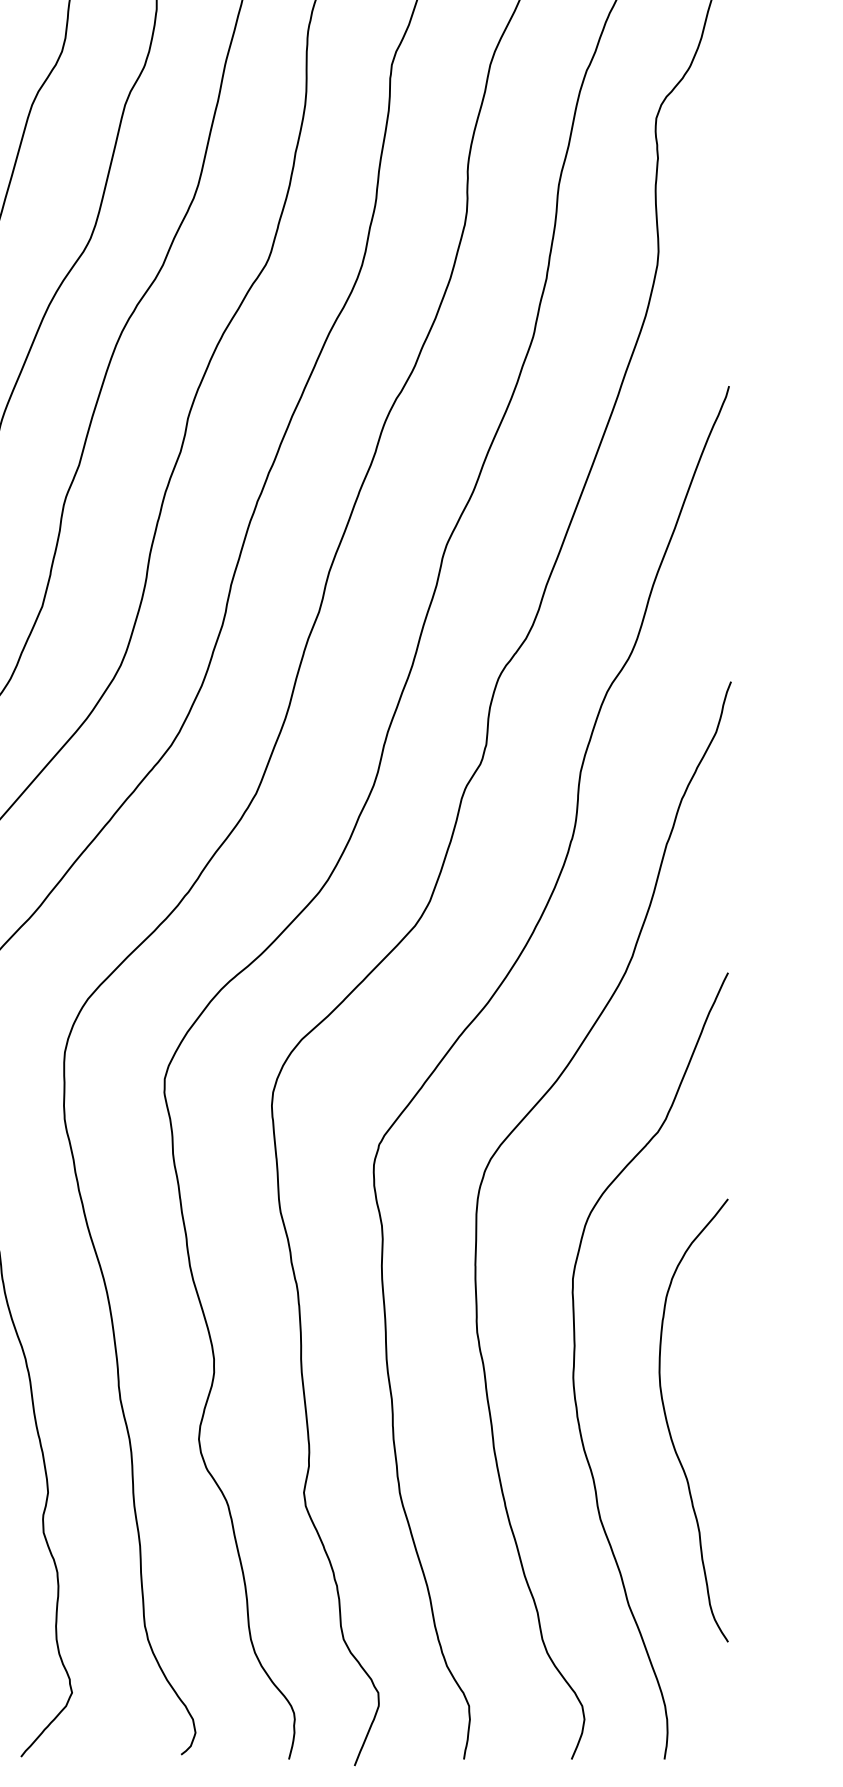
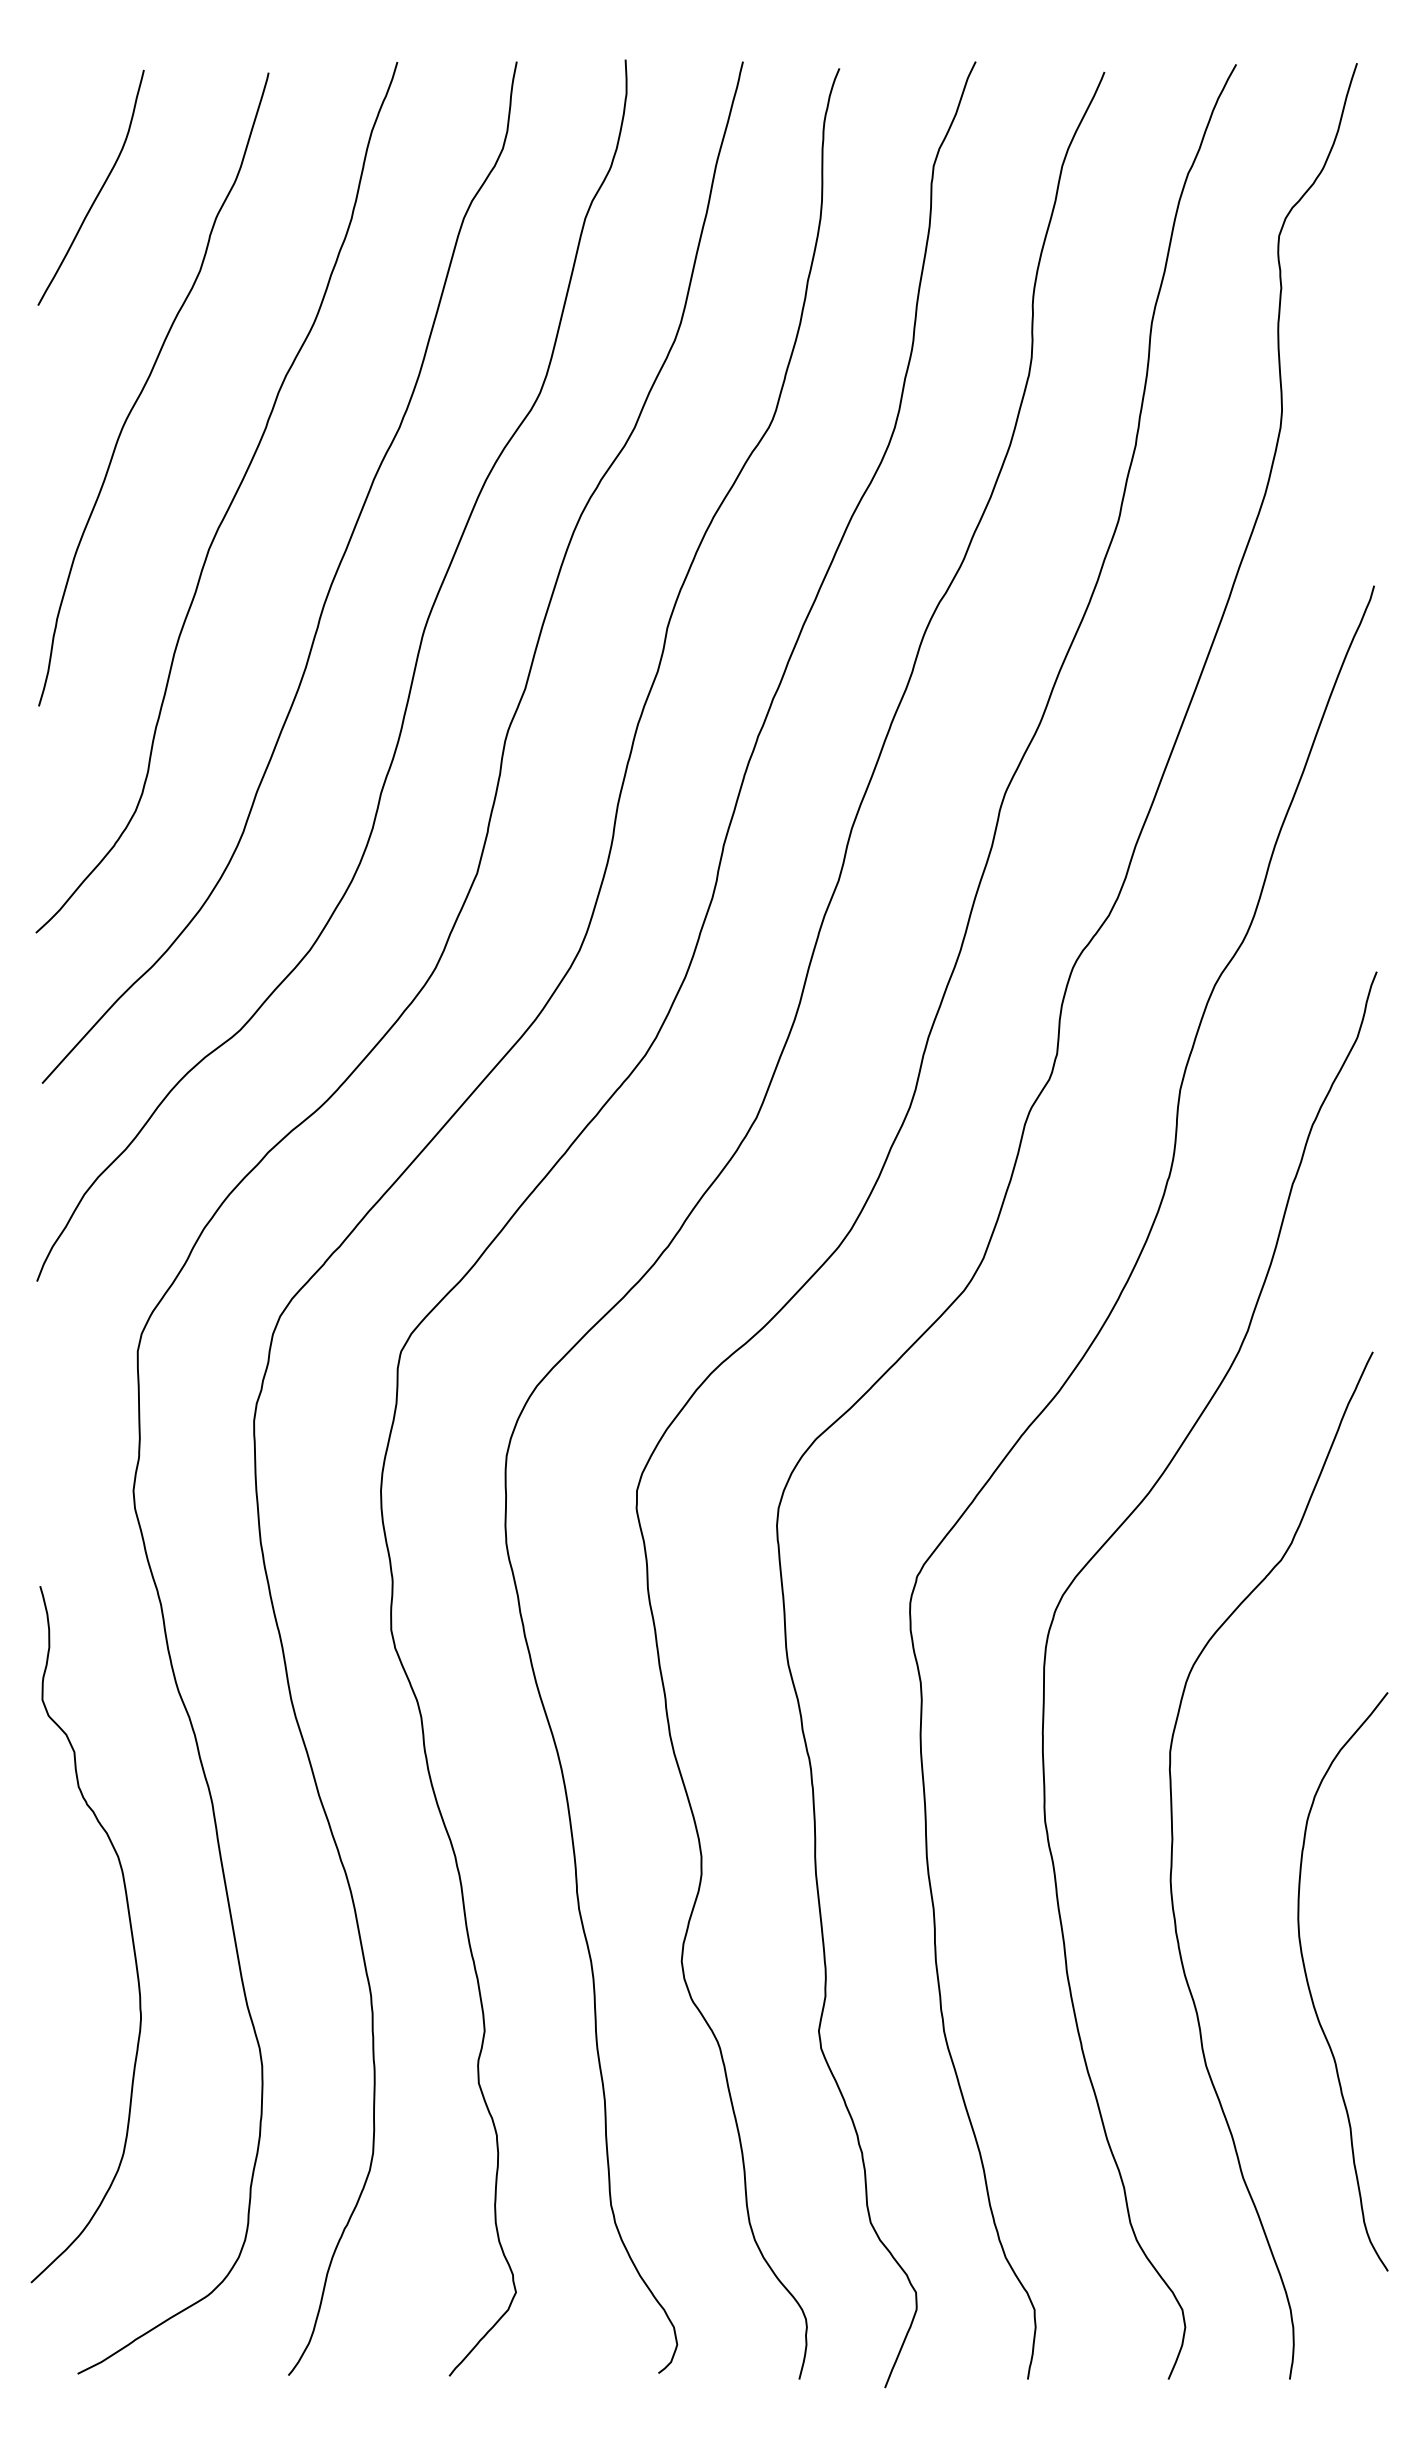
curve: (669, 1428) -> (1311, 1992), moved

